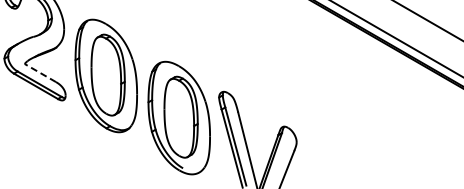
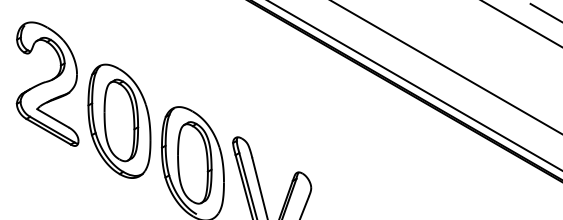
line: (39, 73) -> (52, 118), dashed -> solid

